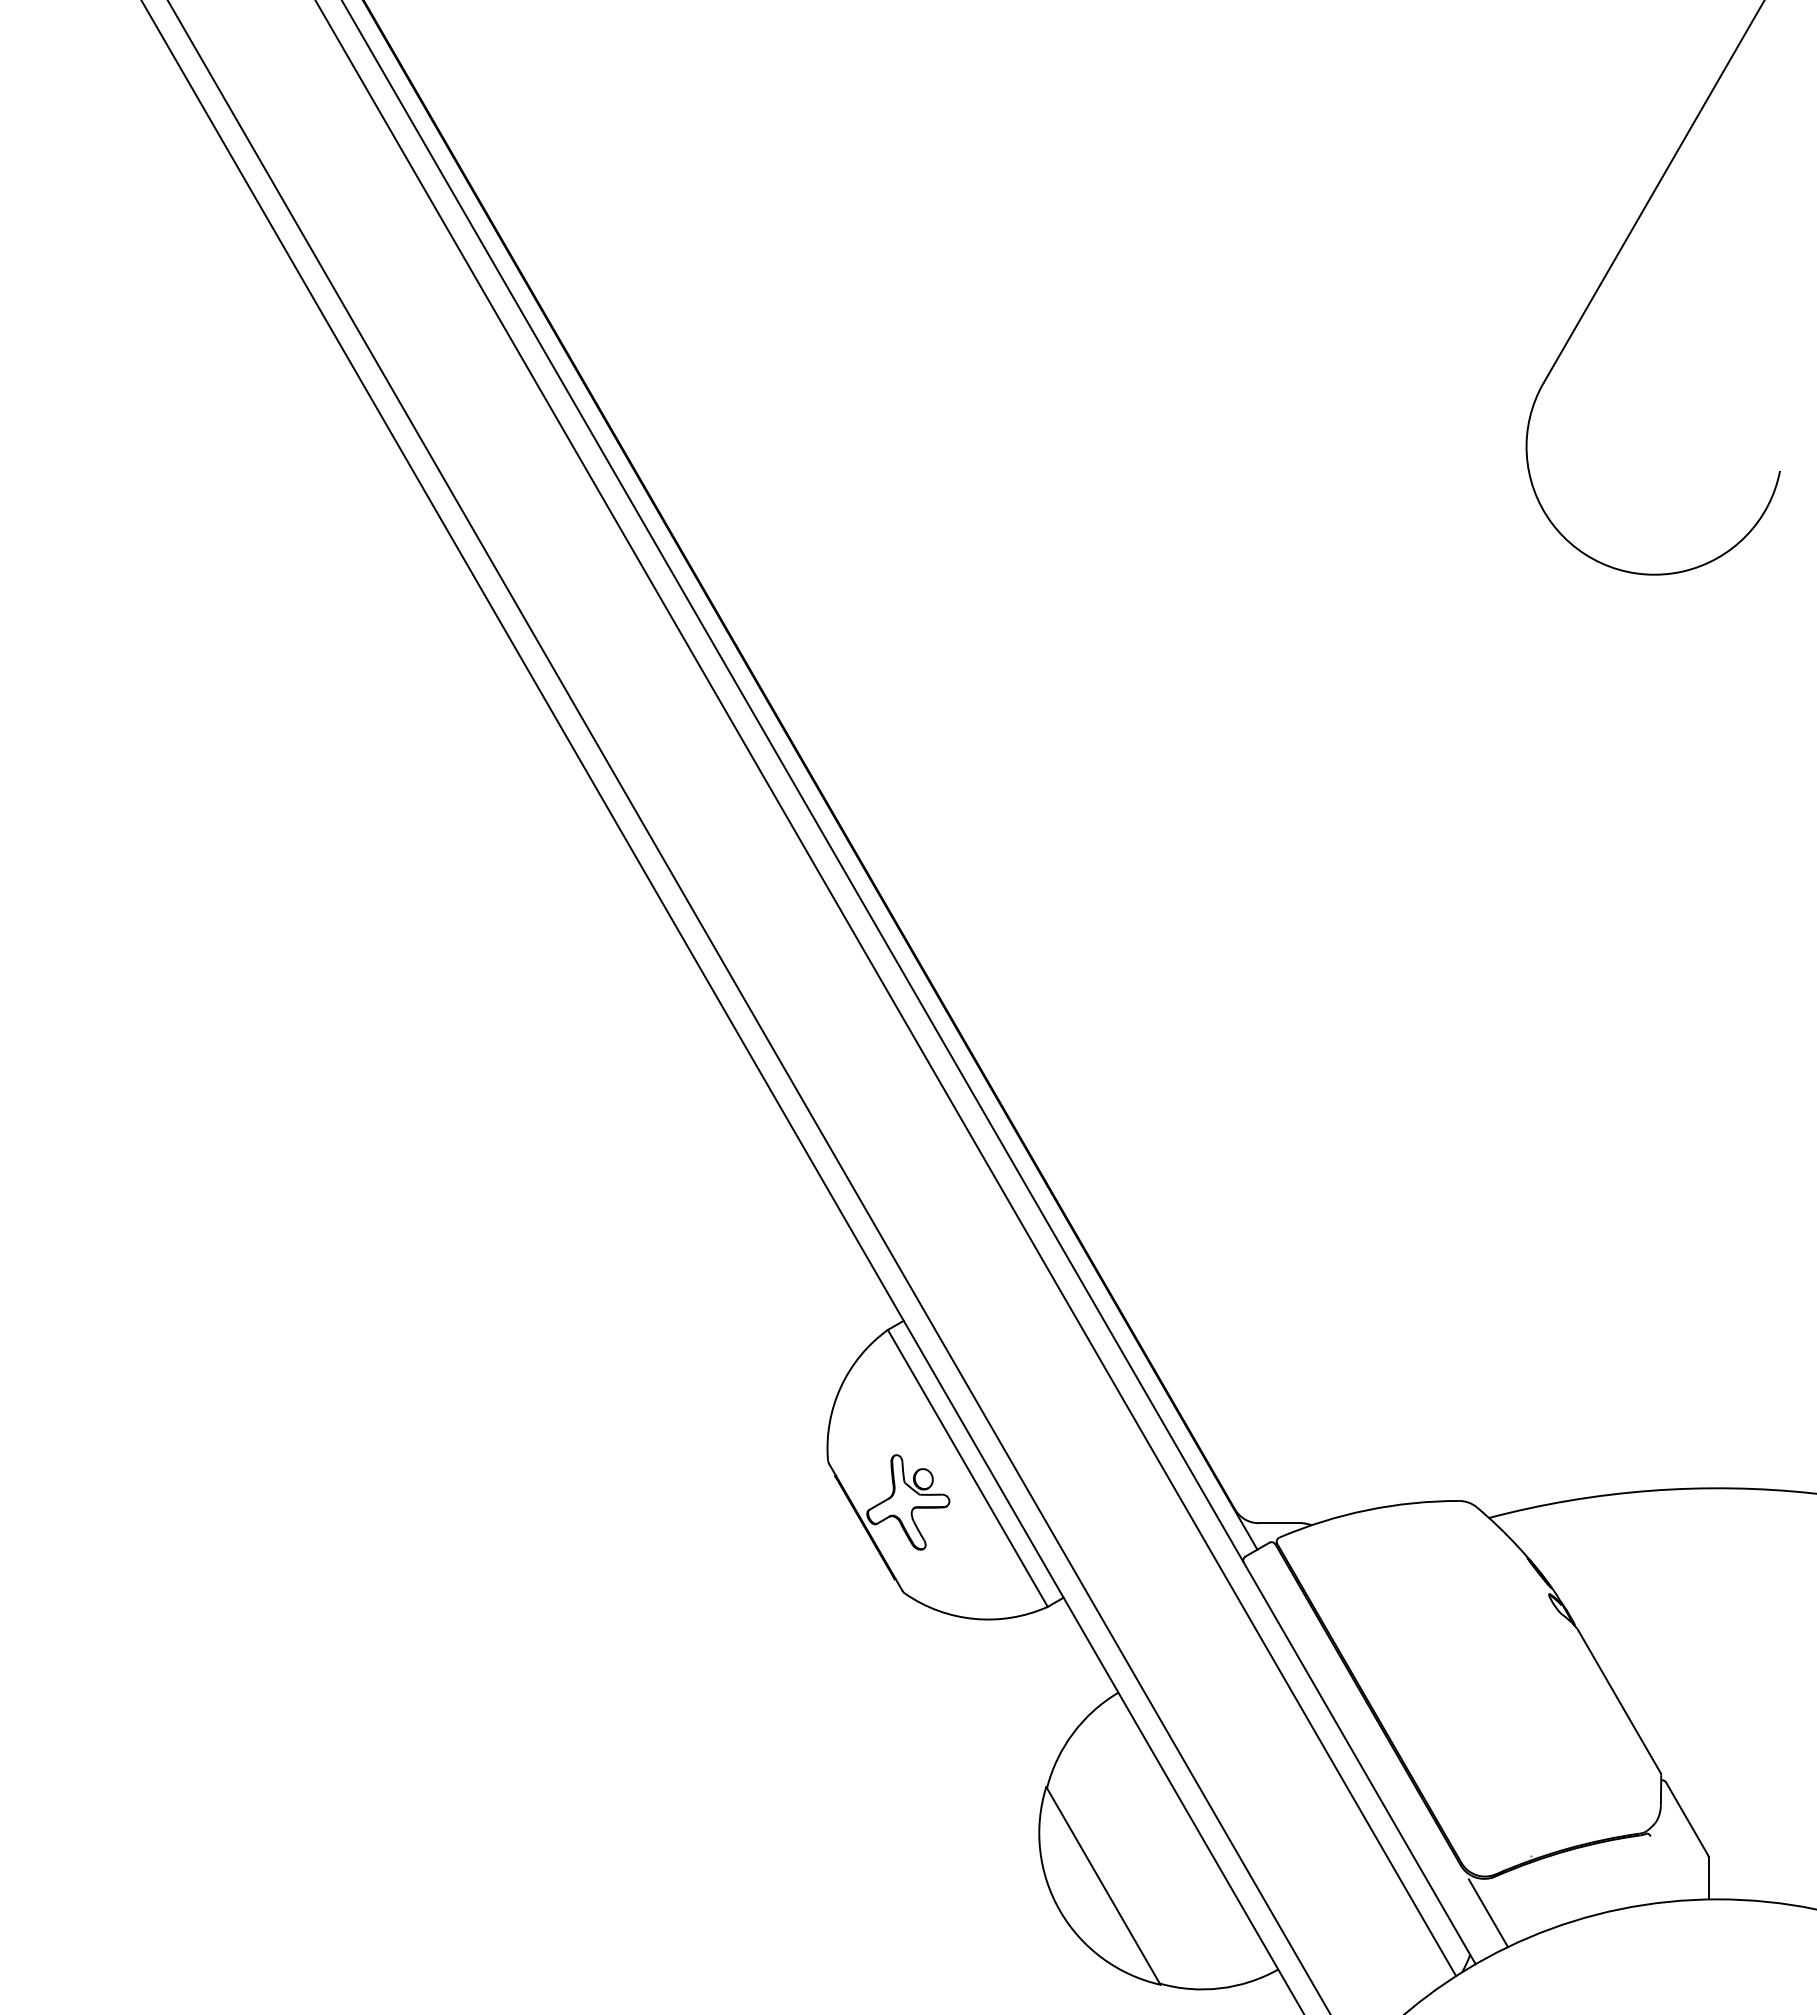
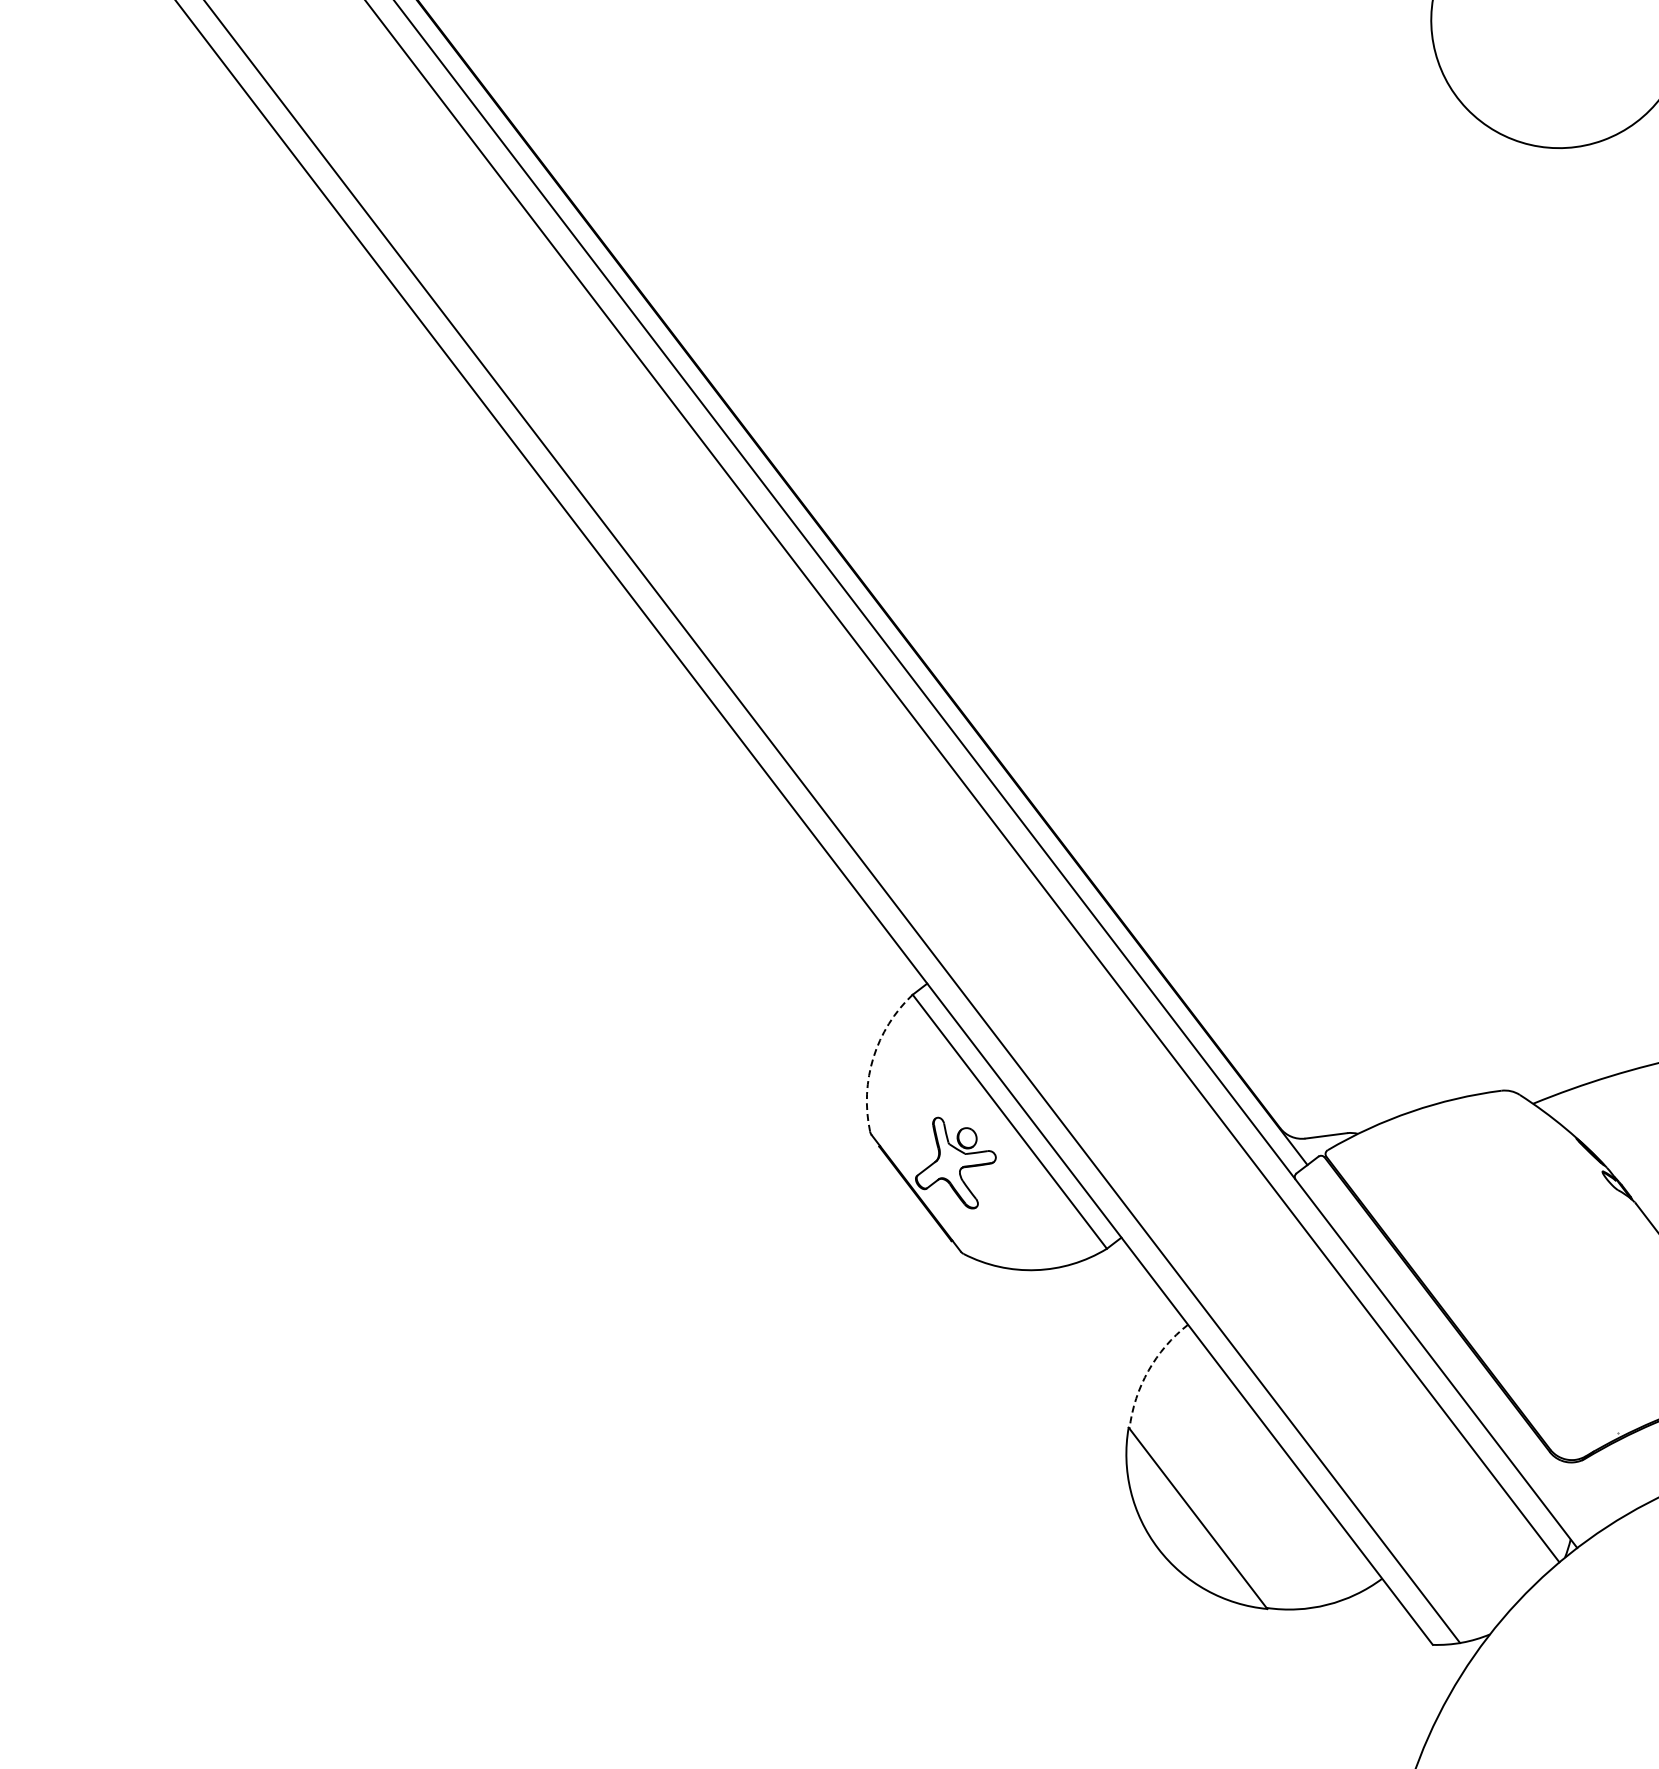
arc: (840, 1387) -> (873, 1057), solid -> dashed
arc: (1073, 1733) -> (1148, 1371), solid -> dashed
line: (1488, 1913) -> (1583, 1496), removed

